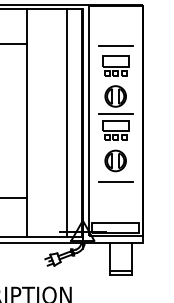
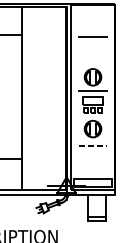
part: (115, 65) -> (92, 52), removed
line: (66, 122) -> (53, 98), removed
line: (115, 181) -> (92, 145), solid -> dashed

